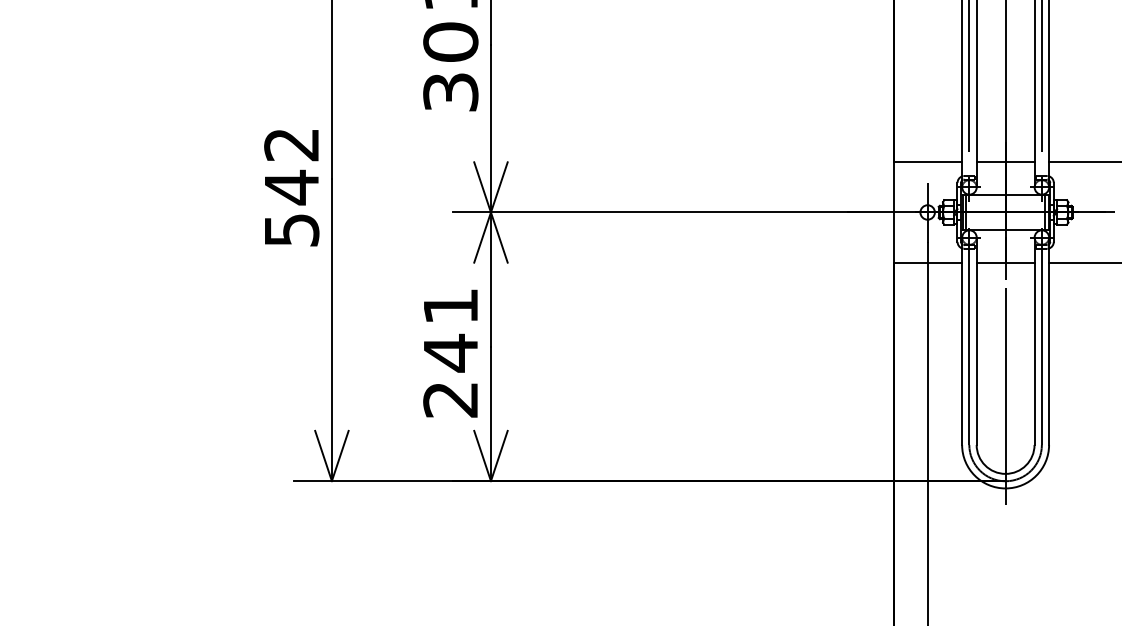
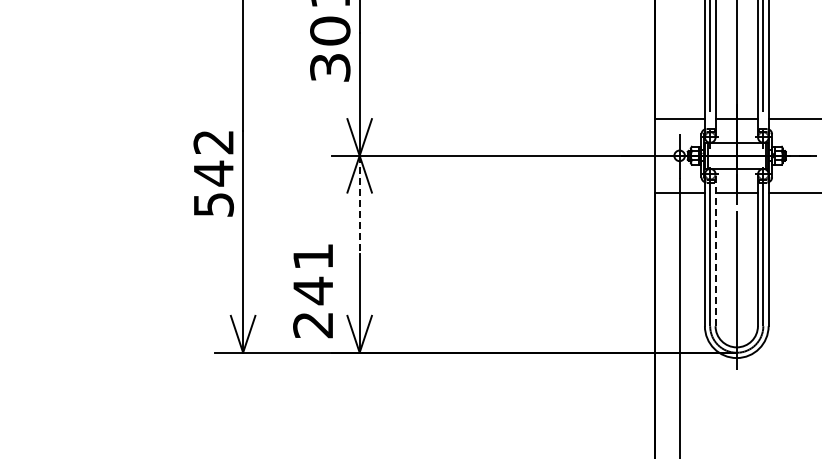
text: (291, 187) -> (213, 173), moved
line: (490, 280) -> (359, 205), solid -> dashed
line: (976, 341) -> (715, 250), solid -> dashed
text: (449, 353) -> (312, 291), moved

